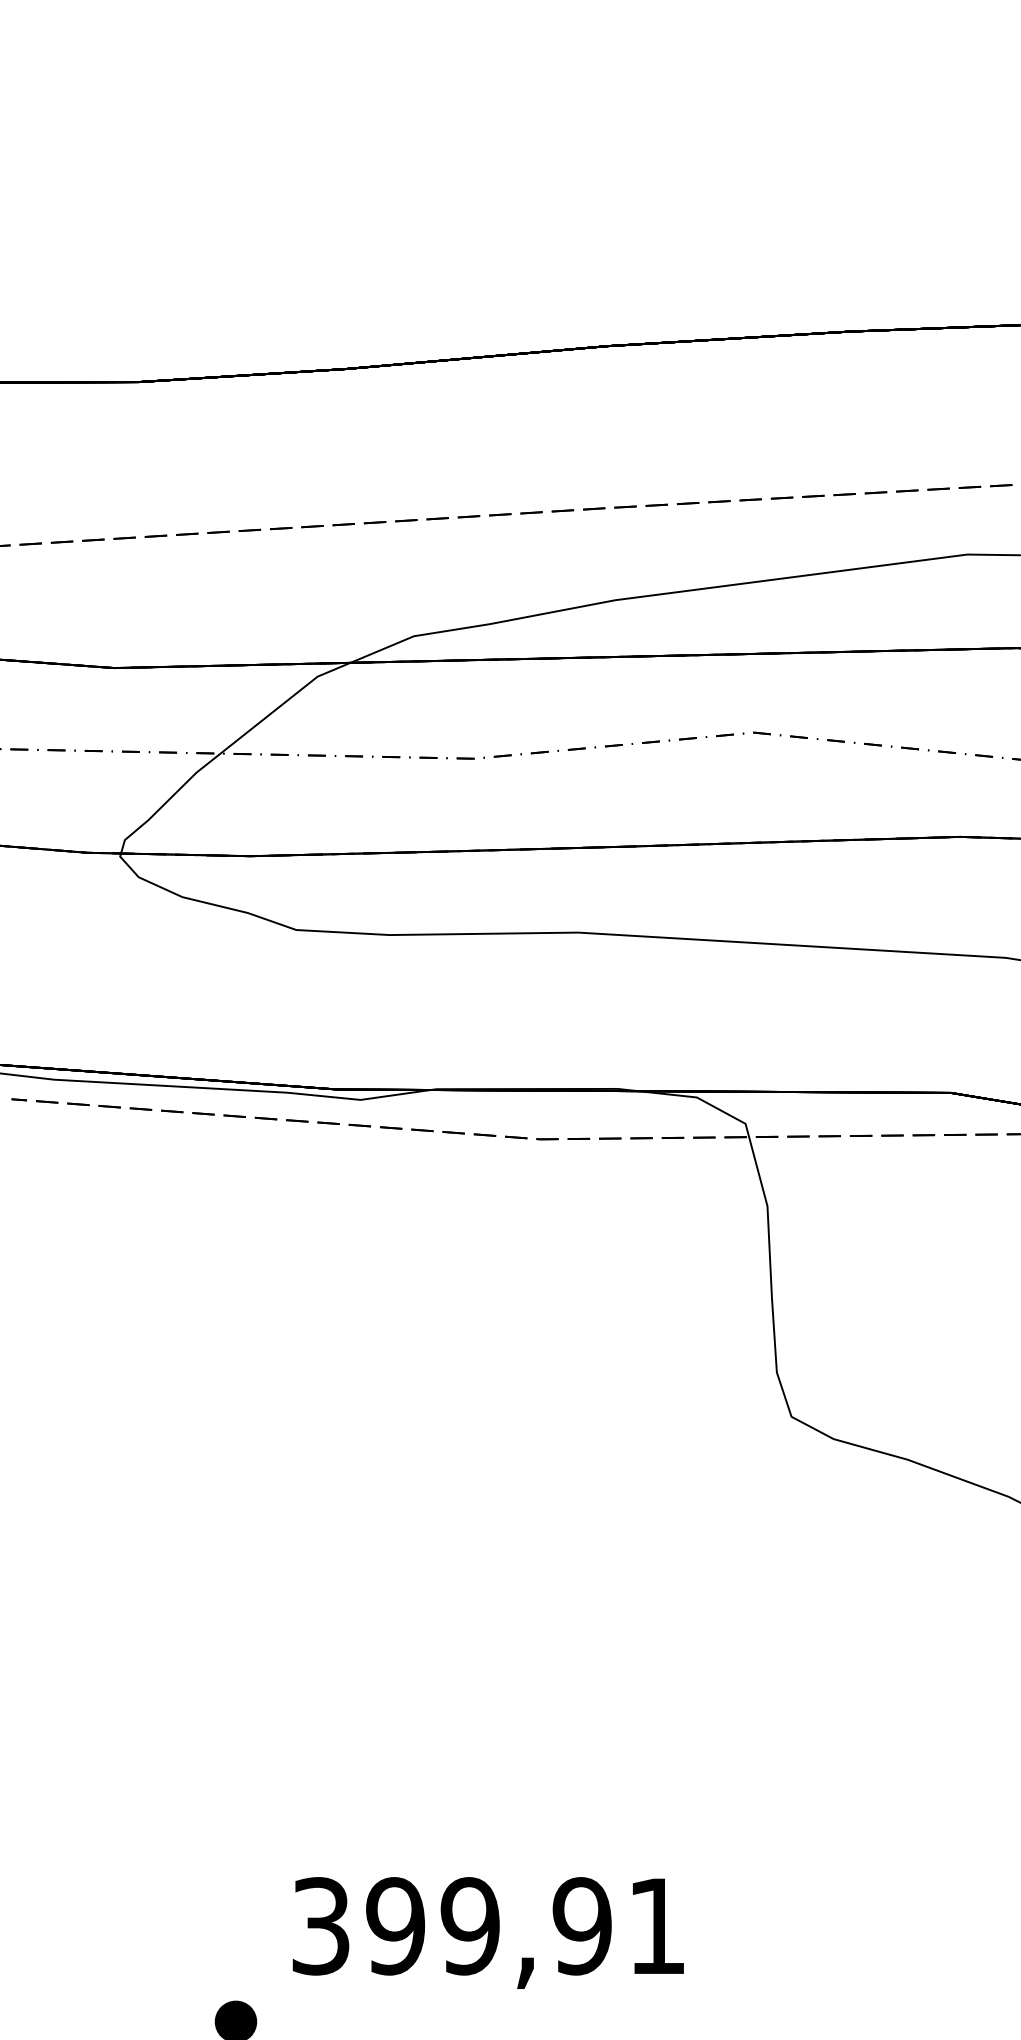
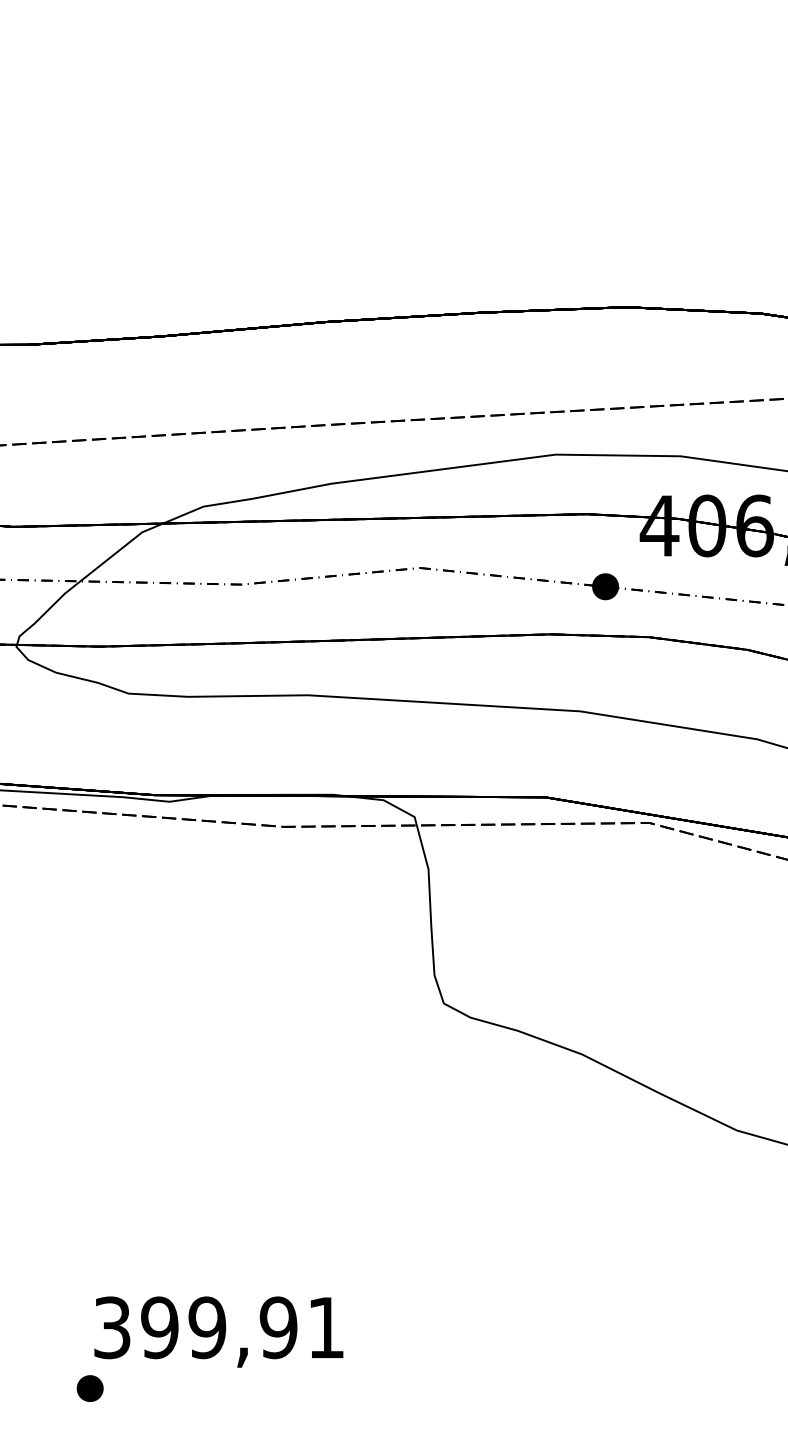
text: (487, 1932) -> (218, 1331), moved

